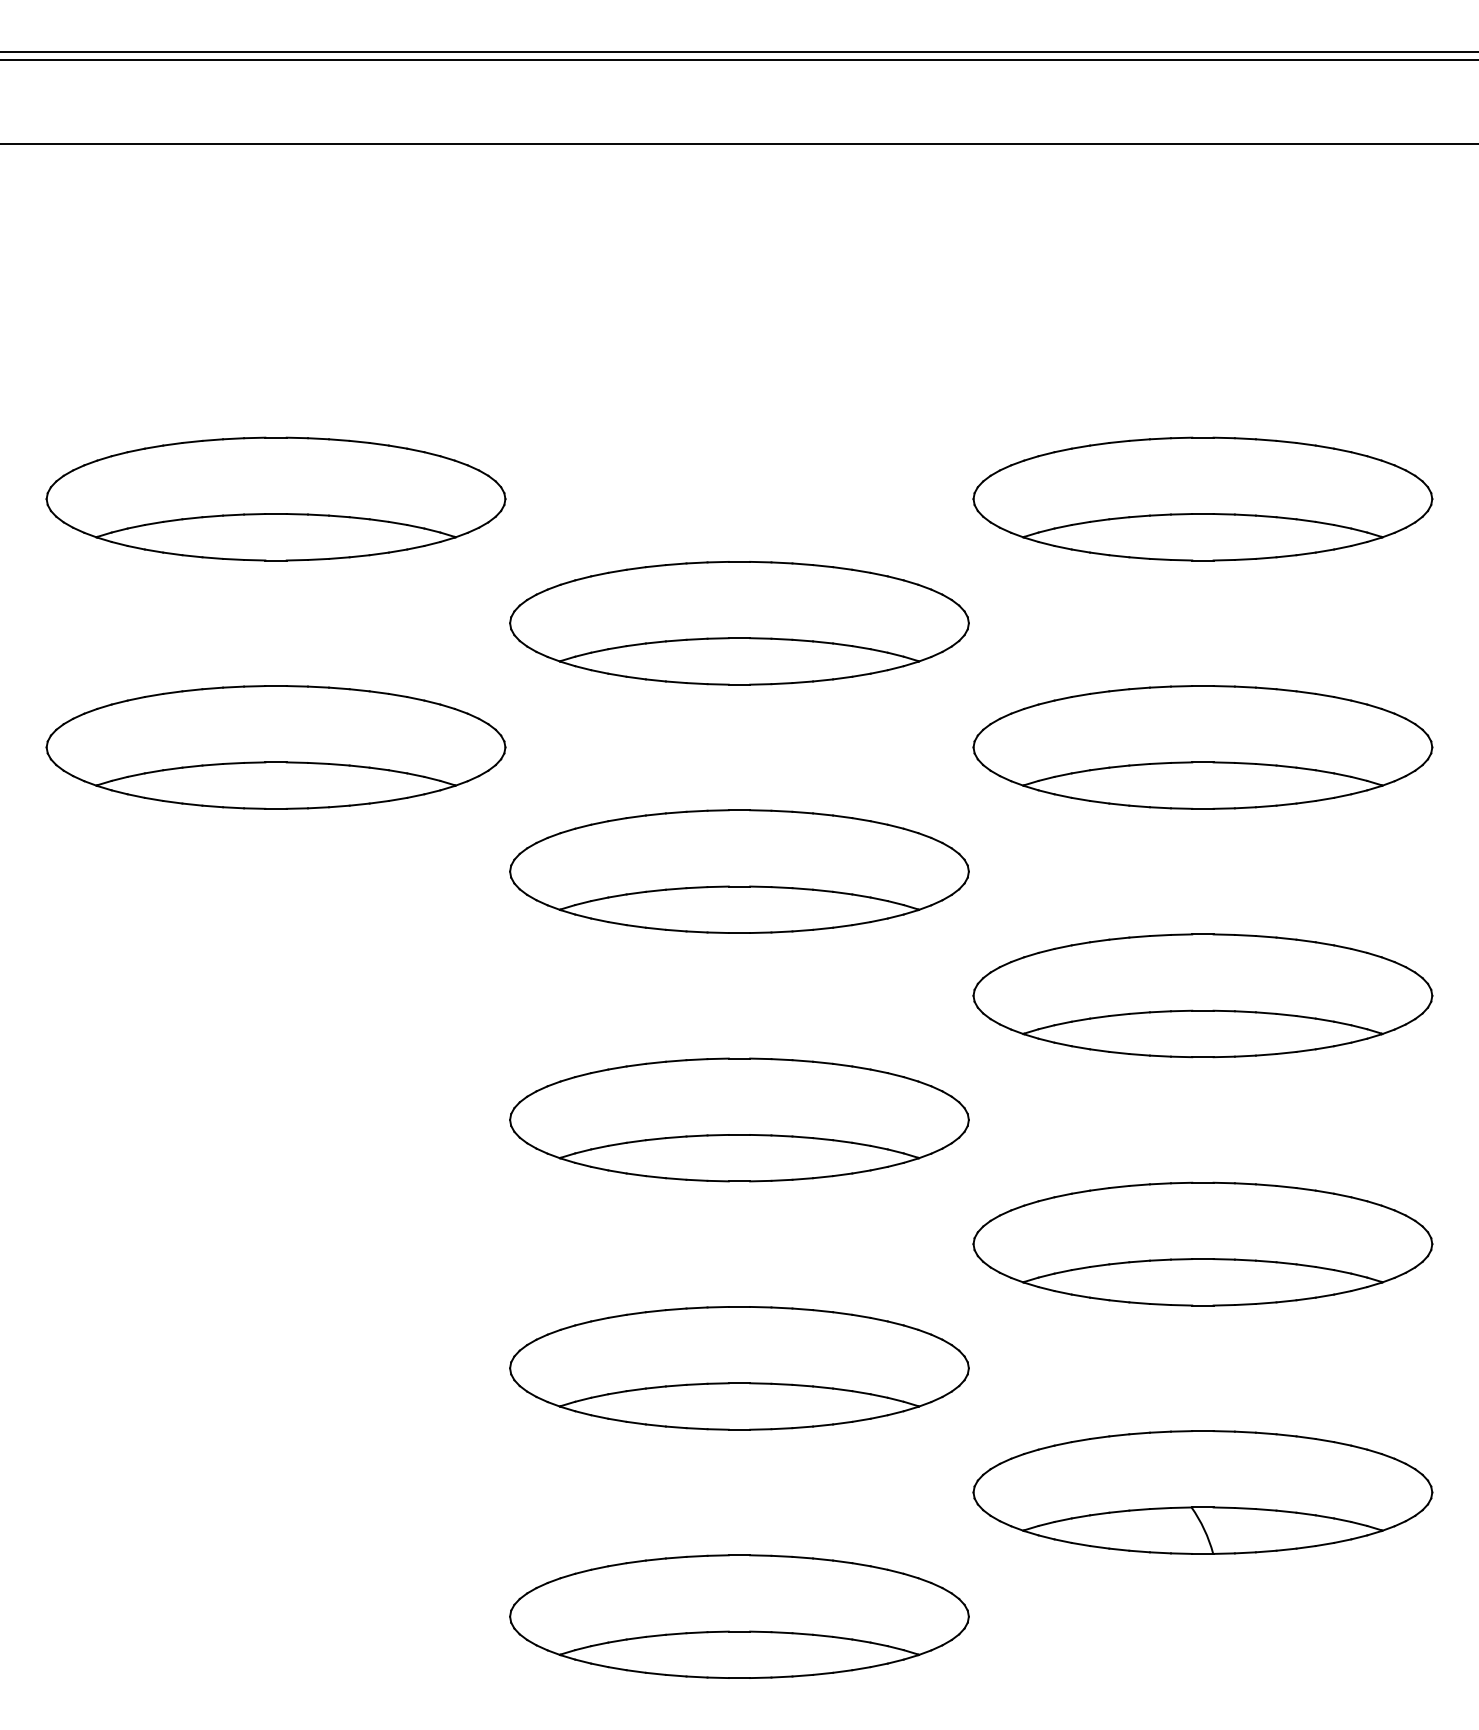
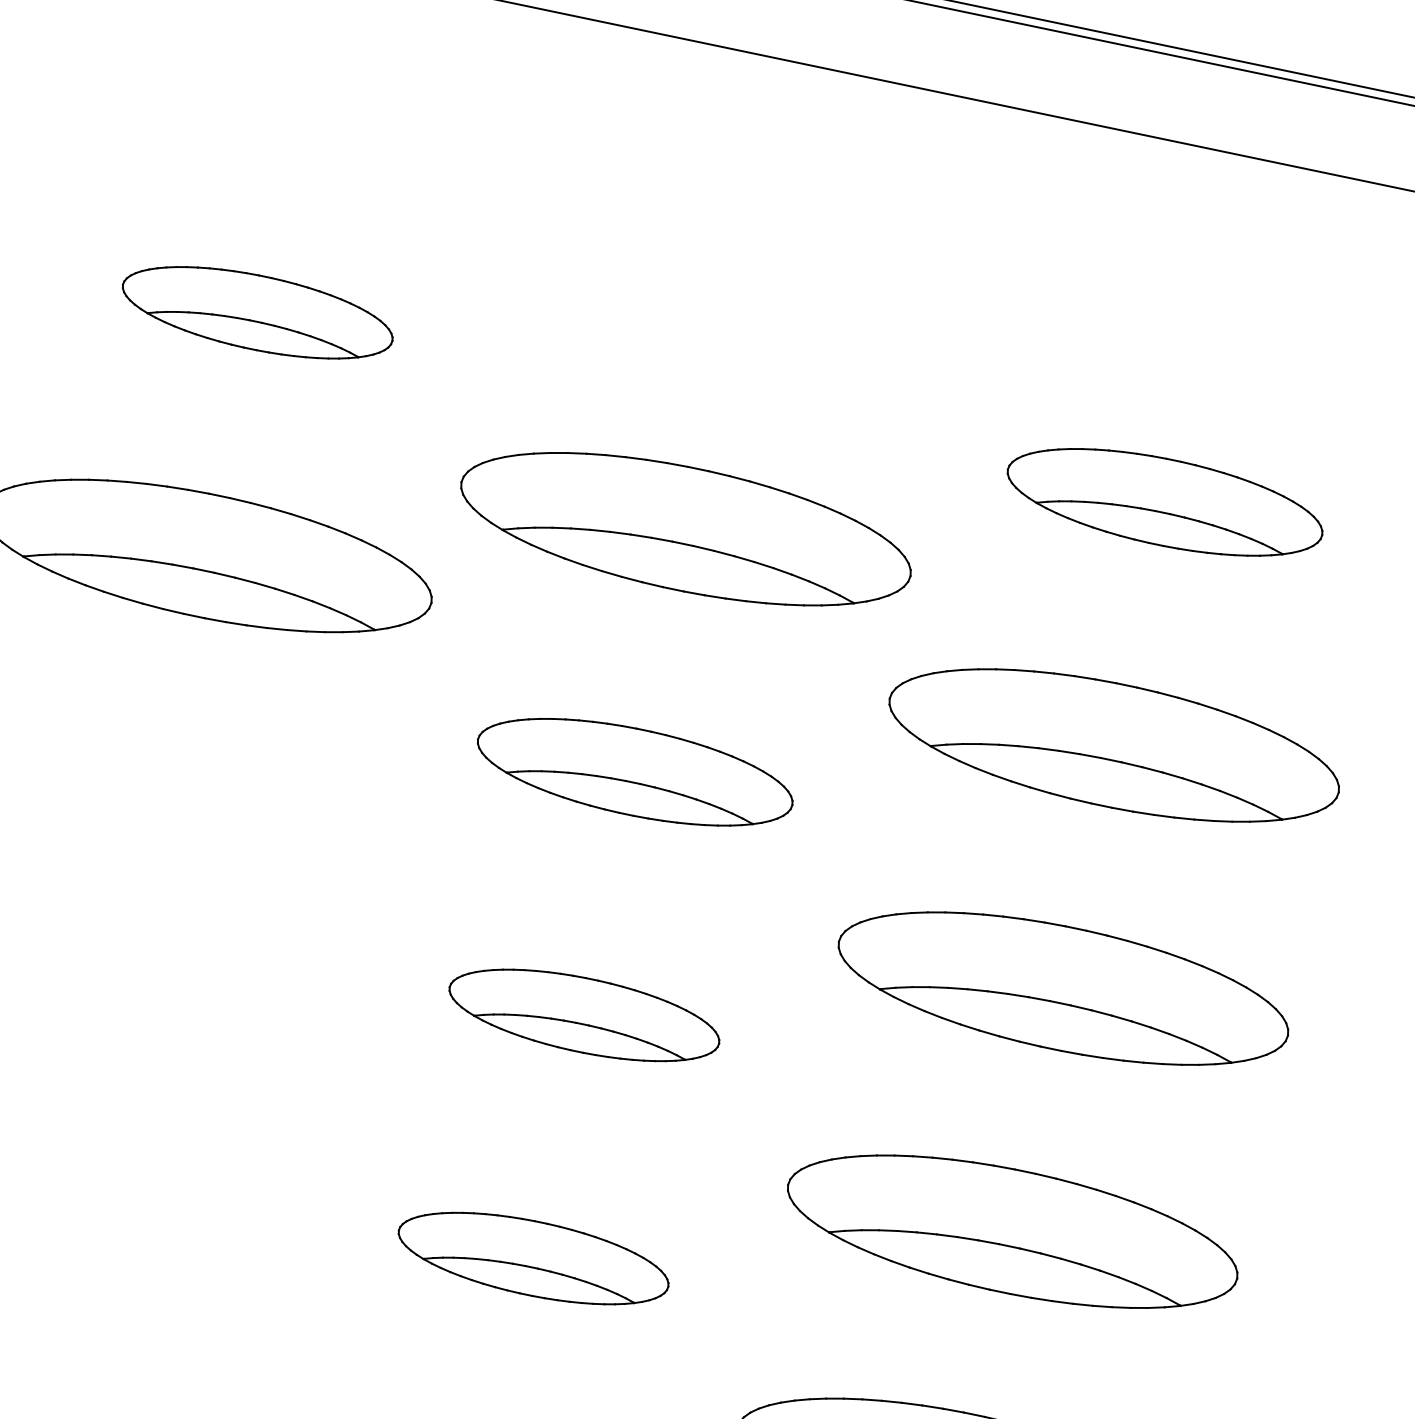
part: (275, 498) -> (257, 312), size x0.6
part: (1202, 498) -> (1164, 501), size x0.7
part: (739, 871) -> (635, 772), size x0.7
part: (739, 1119) -> (584, 1014), size x0.6
part: (739, 1368) -> (533, 1258), size x0.6

